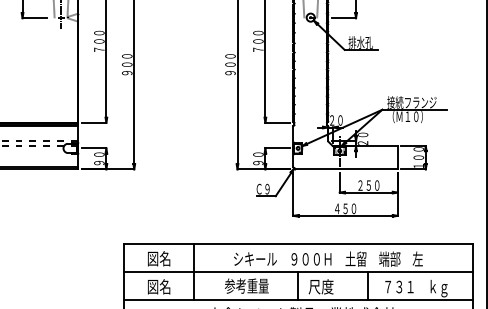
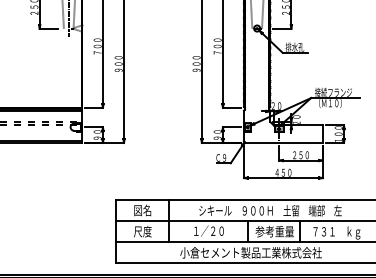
text: (246, 285) -> (208, 230), 参考重量 -> １／２０
text: (158, 286) -> (142, 231), 図名 -> 尺度
text: (333, 286) -> (274, 231), 尺度 -> 参考重量

